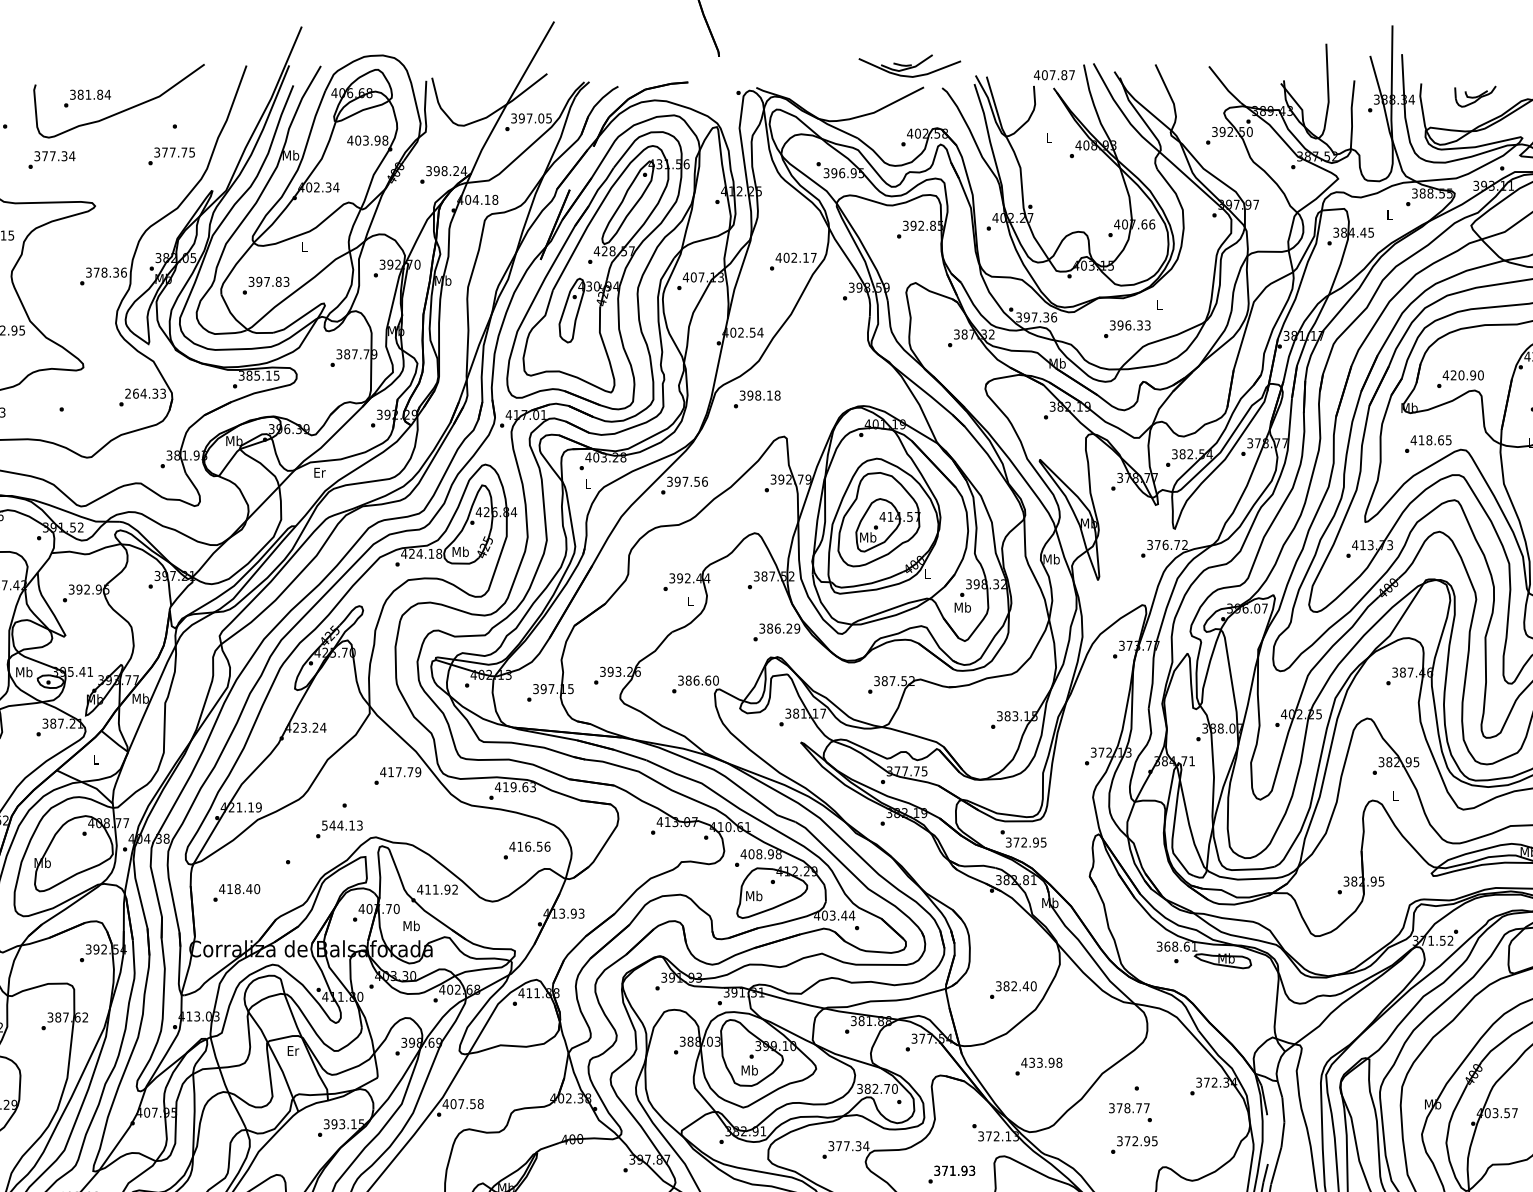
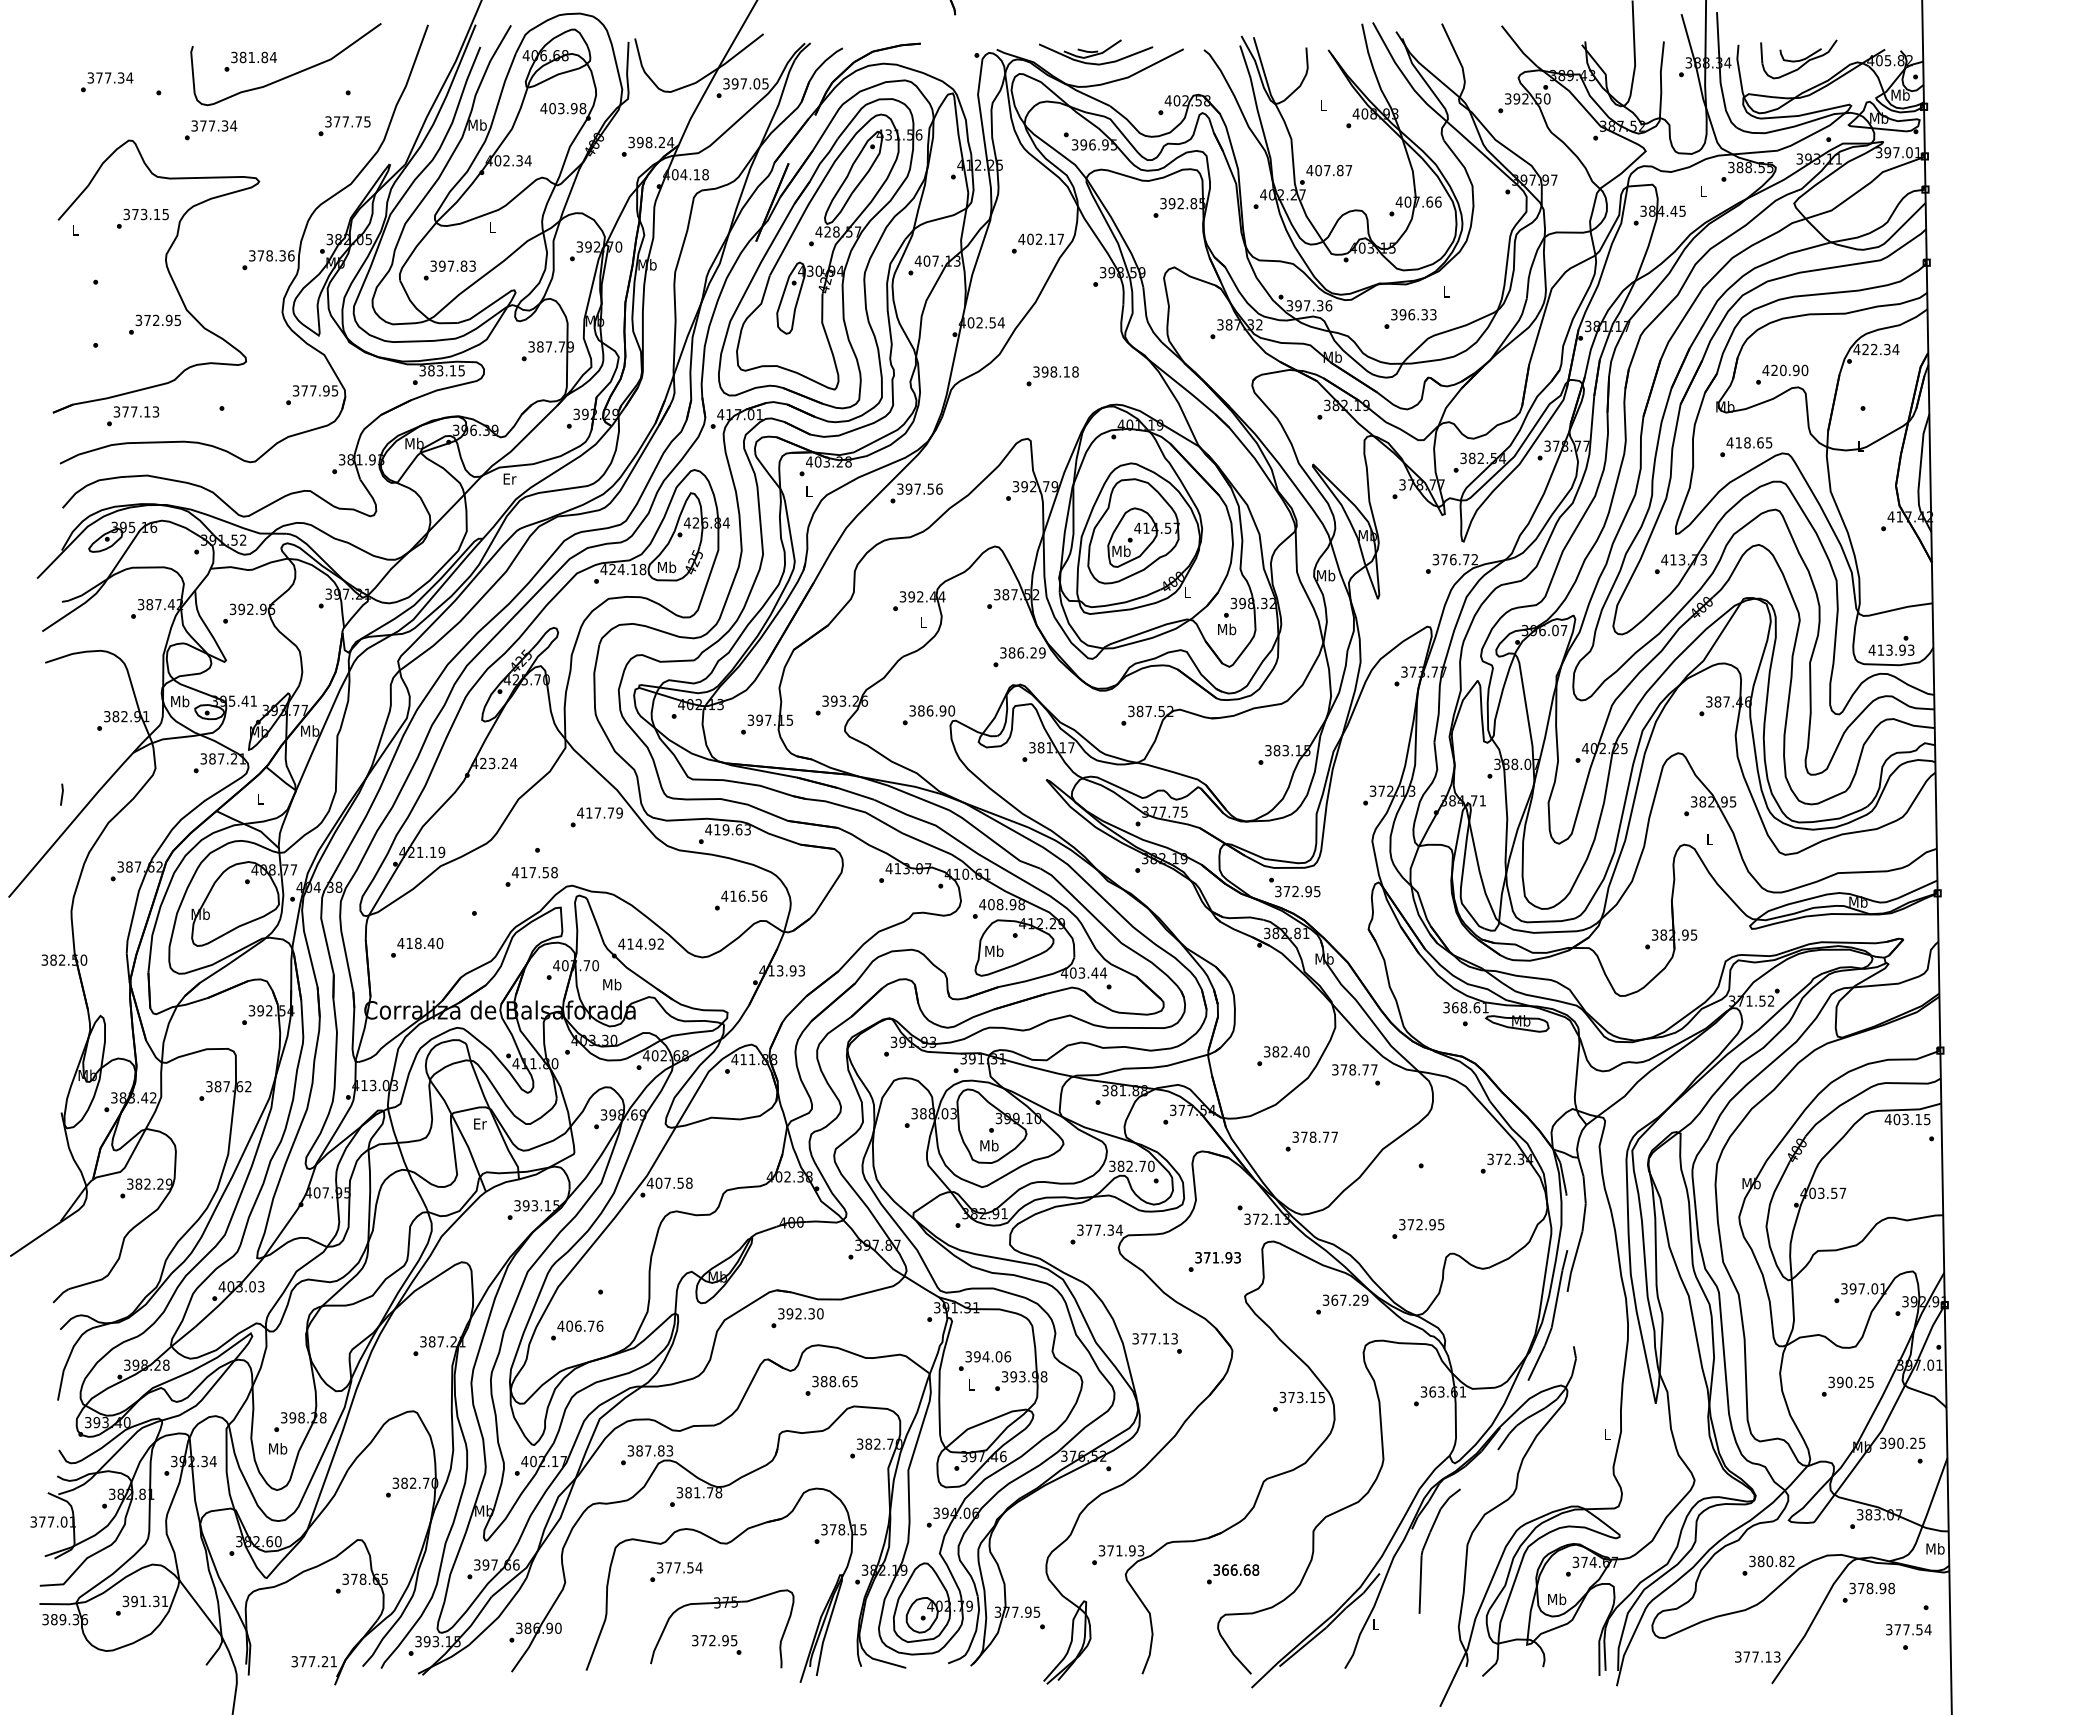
part: (910, 66) -> (1096, 52), moved
text: (1054, 75) -> (1329, 170), moved
part: (1475, 96) -> (1798, 59), size x1.67
text: (257, 375) -> (440, 370), 385.15 -> 383.15
text: (145, 393) -> (315, 390), 264.33 -> 377.95
text: (757, 399) -> (1052, 376), moved
text: (707, 680) -> (942, 710), 386.60 -> 386.90
text: (341, 825) -> (534, 872), 544.13 -> 417.58
text: (435, 889) -> (638, 943), 411.92 -> 414.92
text: (1042, 1062) -> (1315, 1136), 433.98 -> 378.77
text: (1129, 1112) -> (1355, 1074), moved

